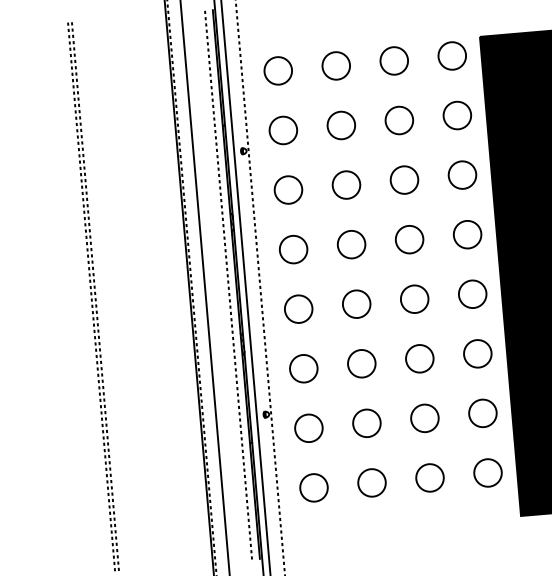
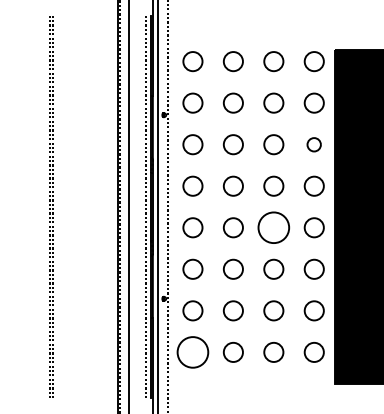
circle: (461, 174) -> (313, 144), size x0.7
circle: (414, 298) -> (273, 227), size x1.6
circle: (313, 486) -> (192, 351), size x1.6

